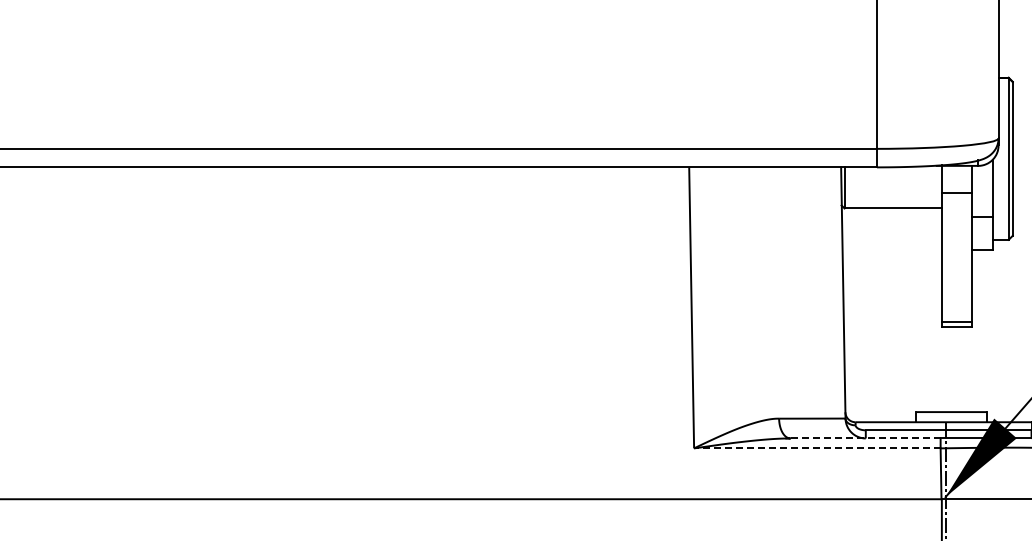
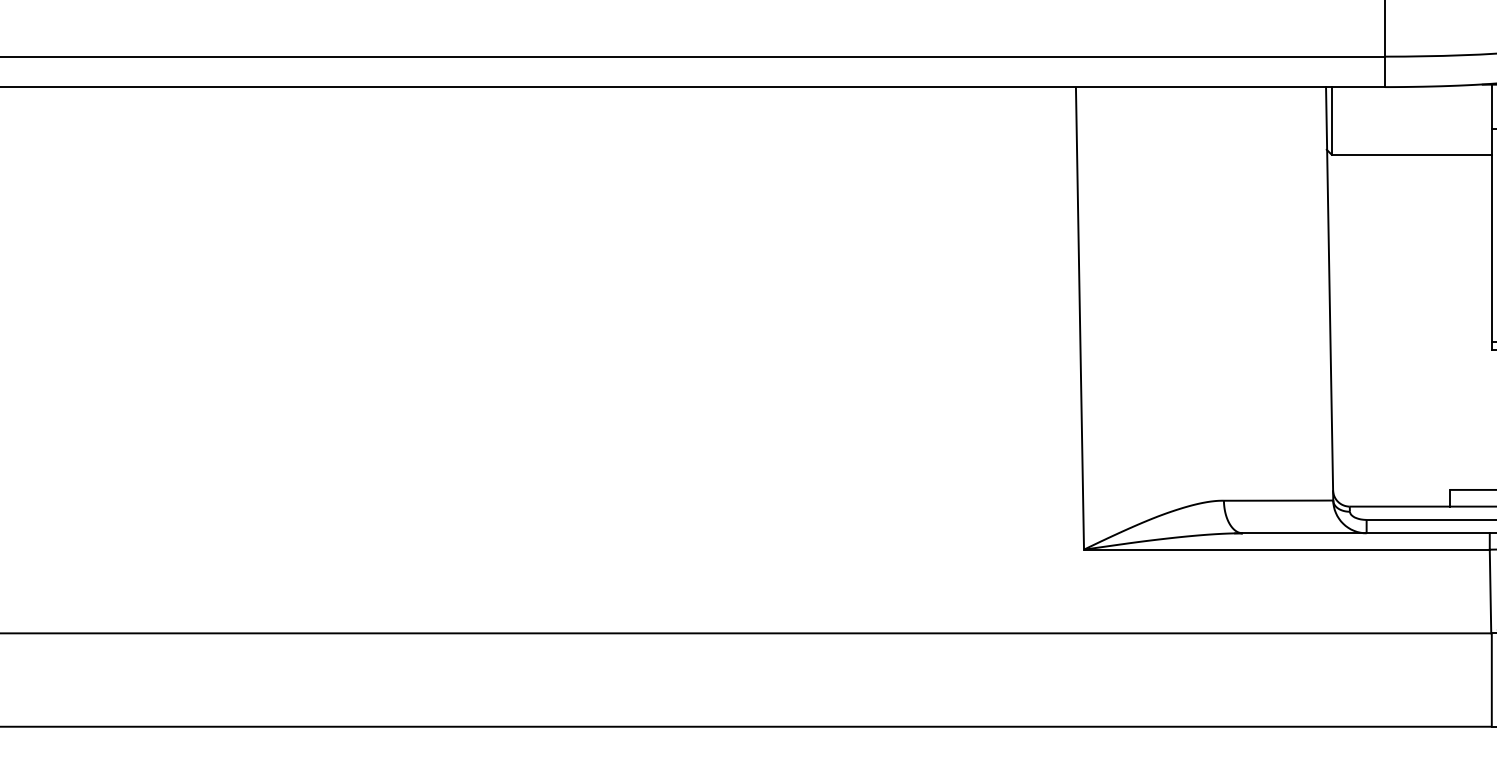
line: (866, 438) -> (1367, 533), dashed -> solid
line: (816, 448) -> (1285, 549), dashed -> solid

